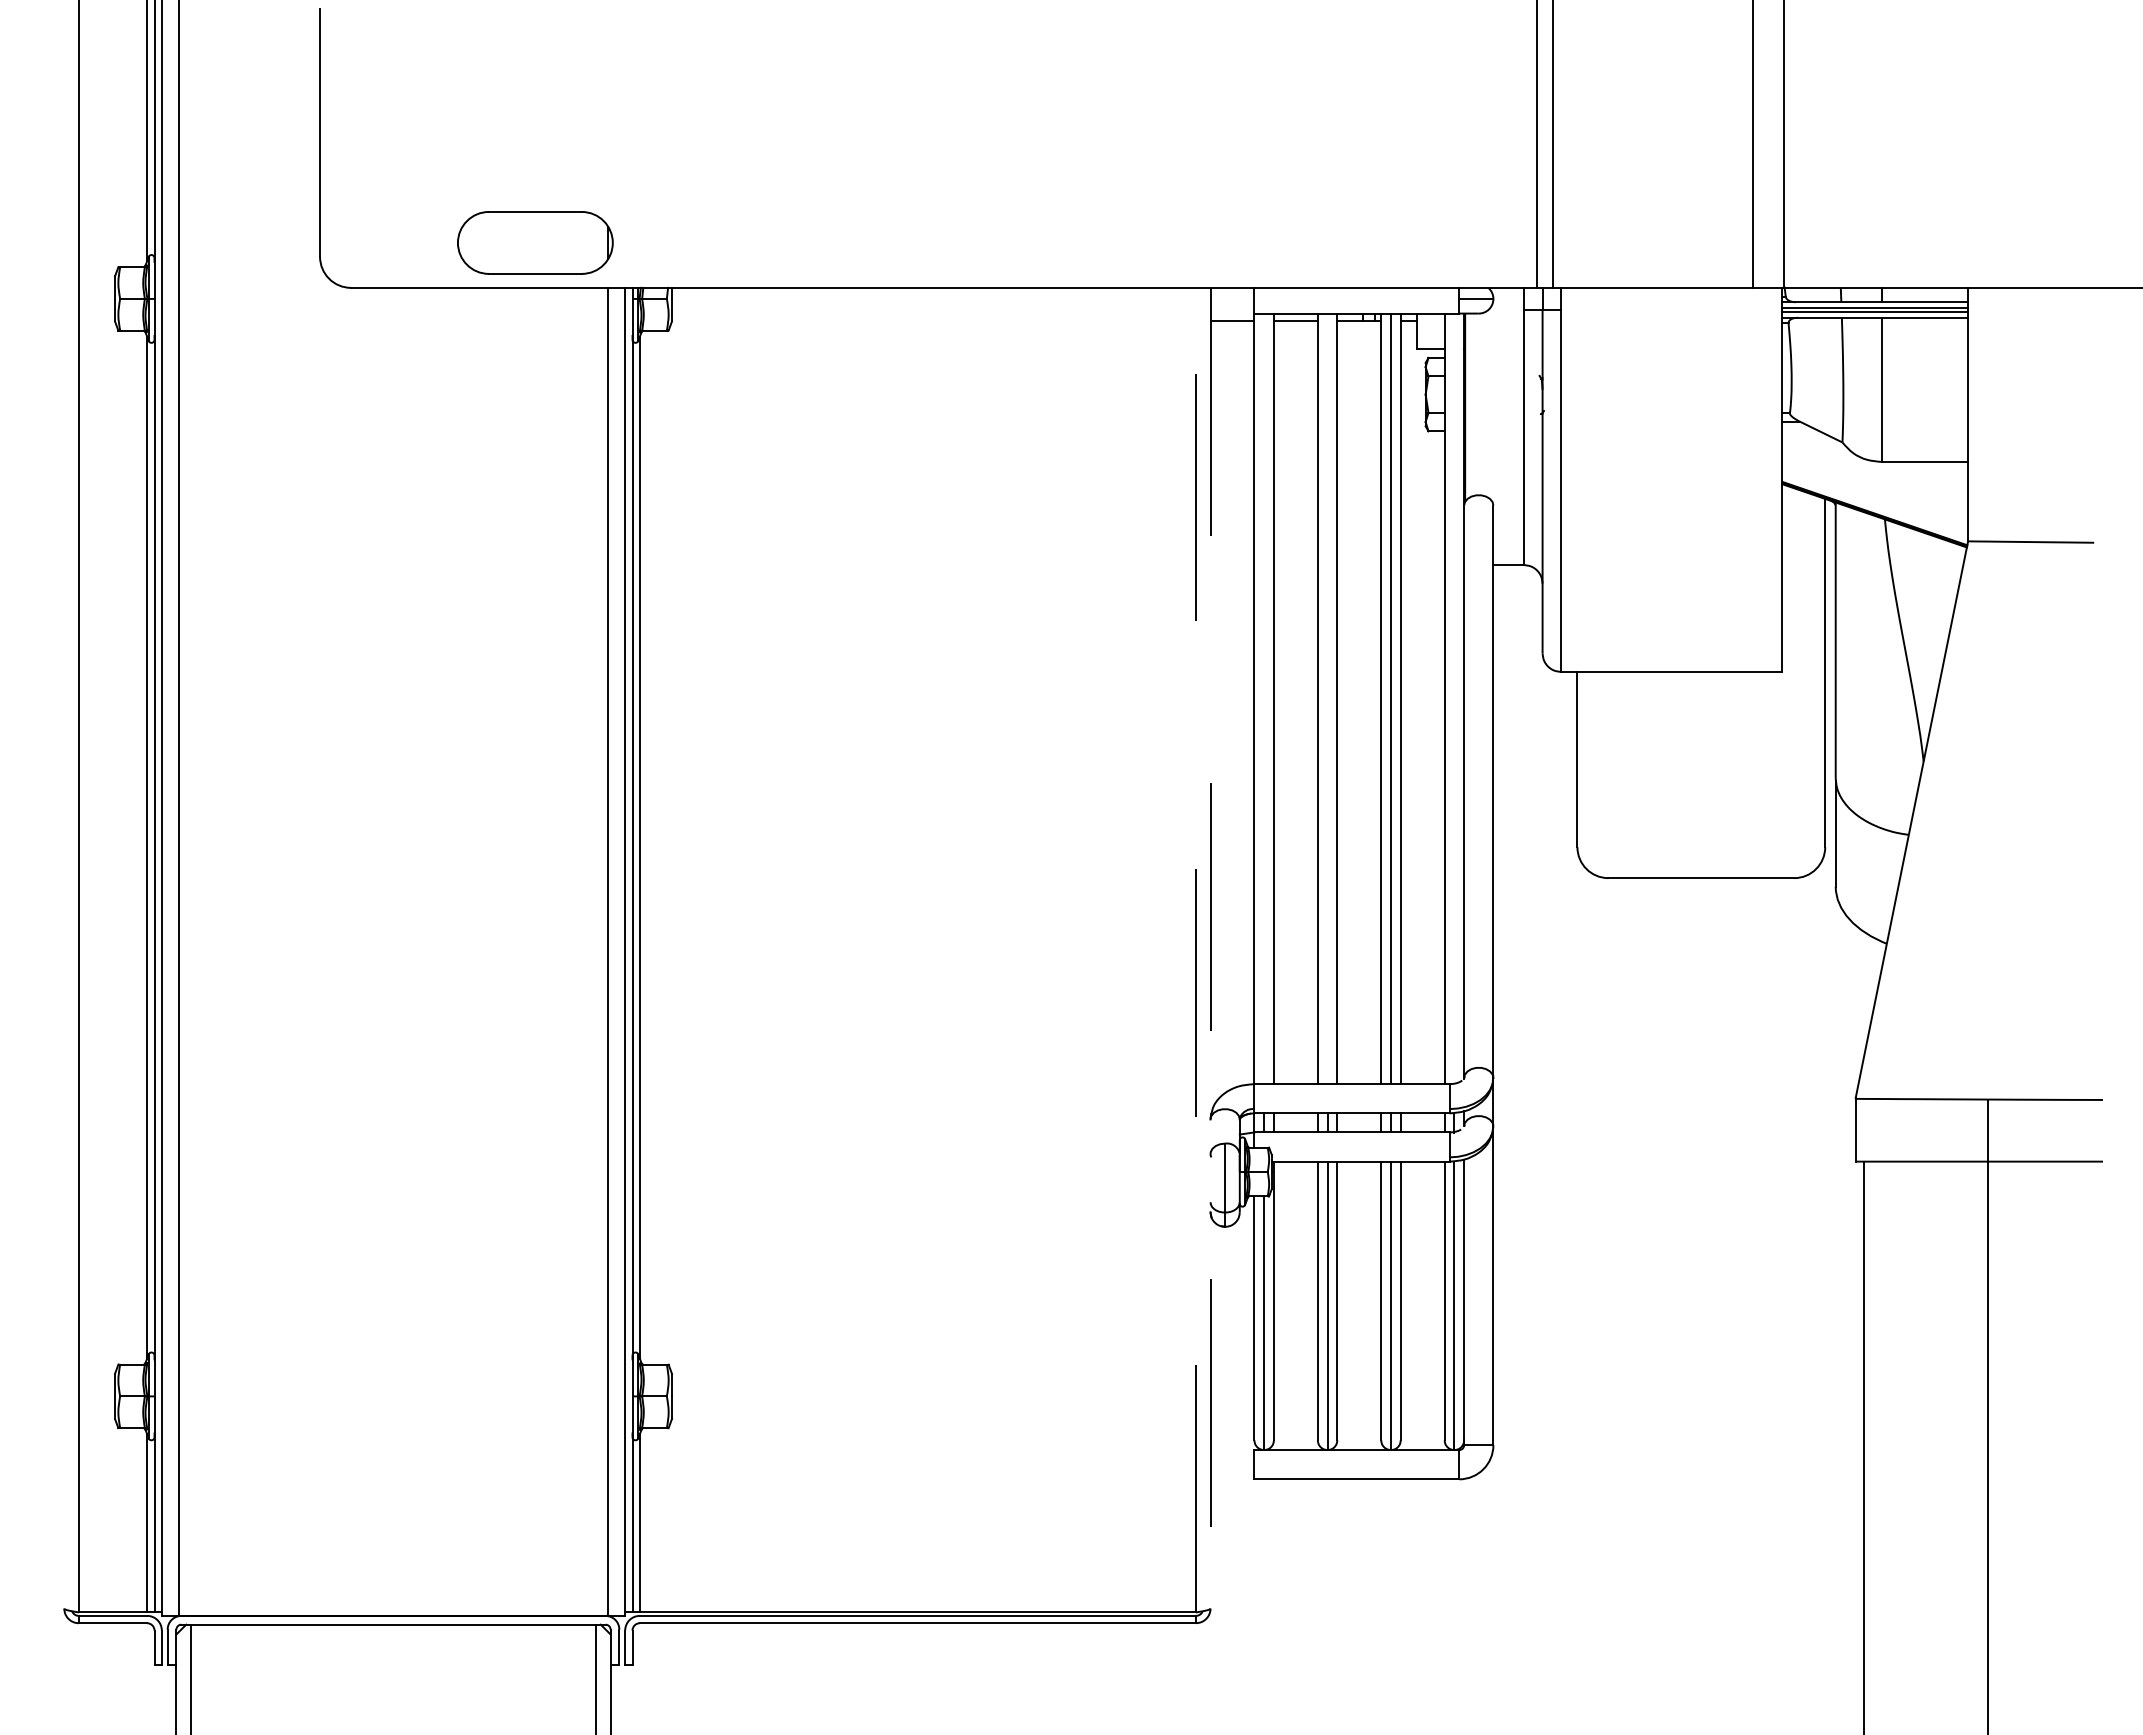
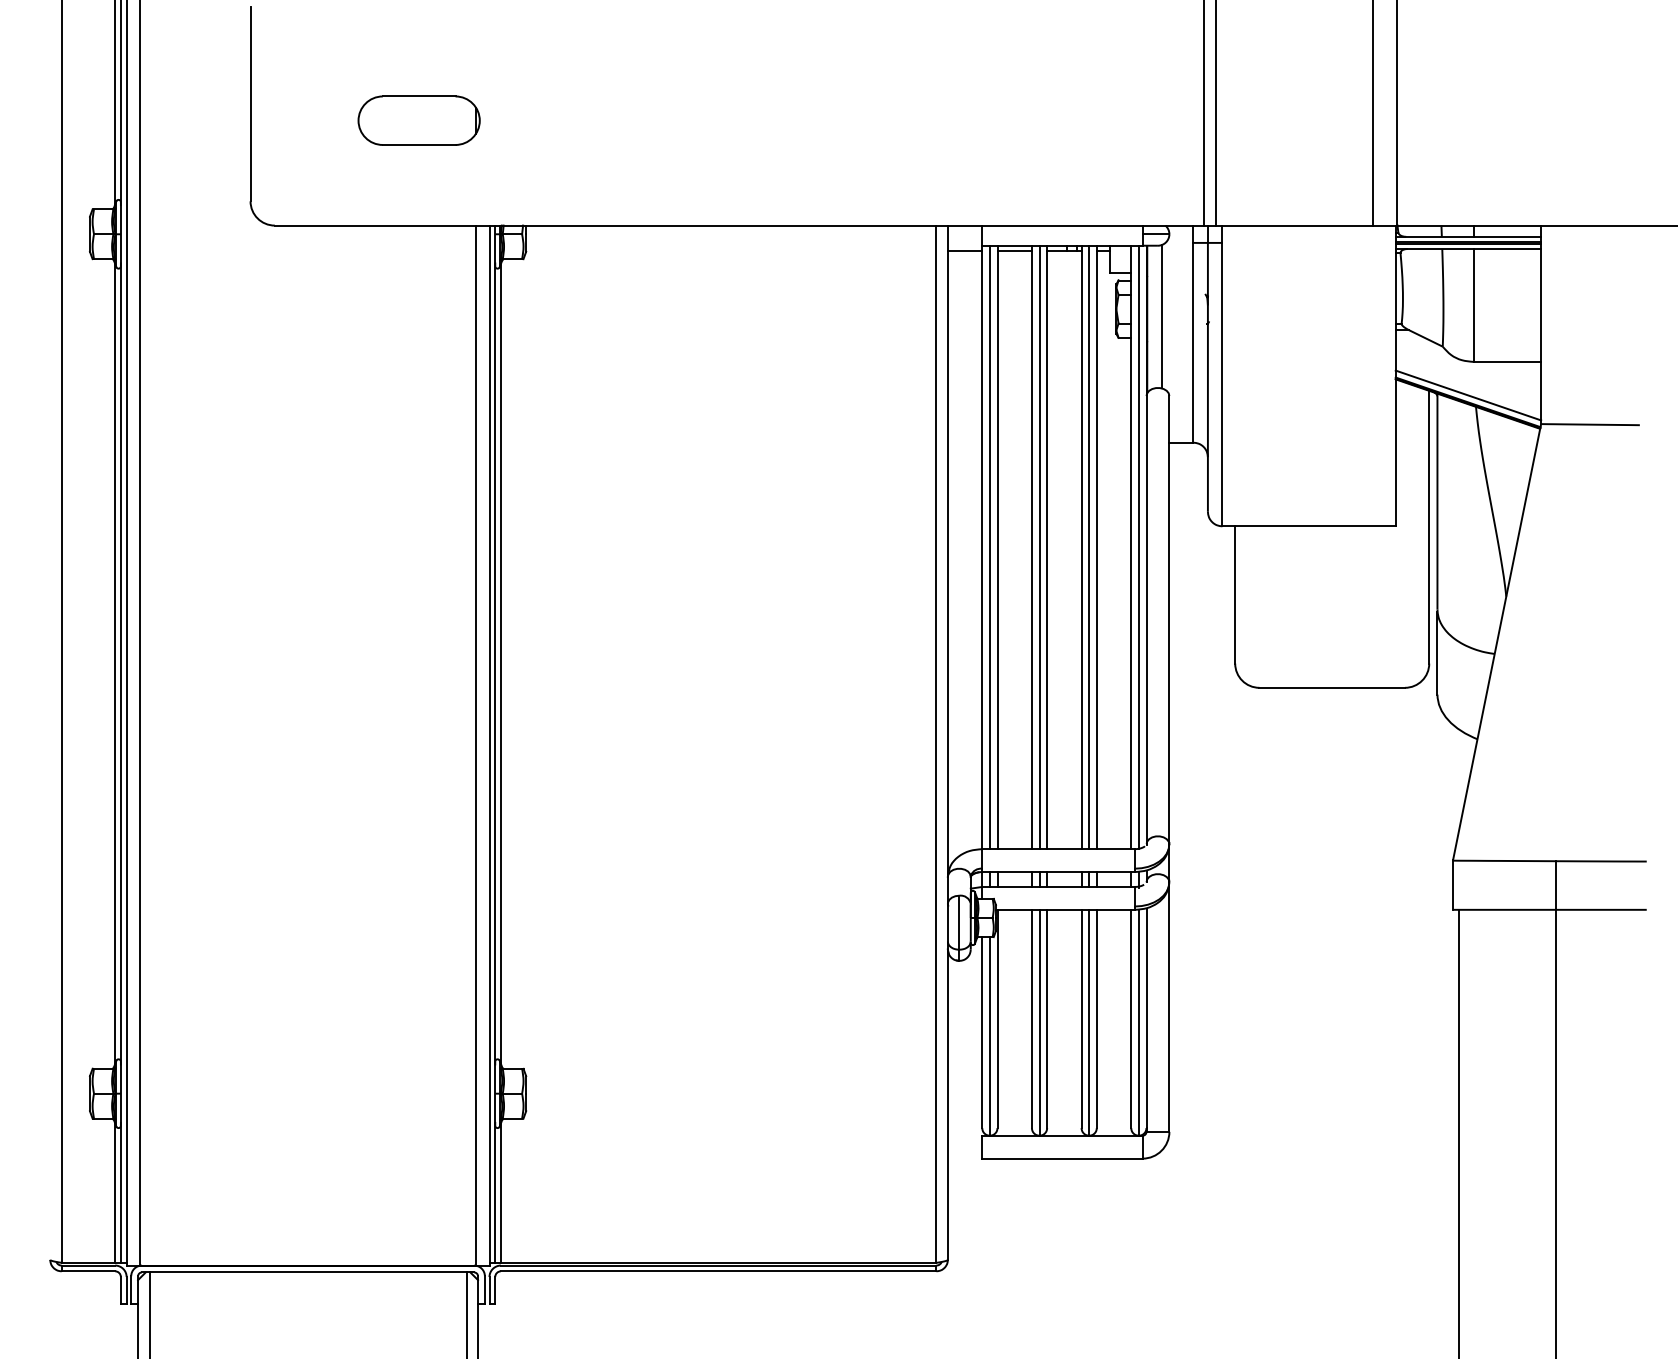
part: (535, 242) -> (419, 120), moved
line: (1483, 403) -> (1161, 316), added
line: (1875, 504) -> (1468, 395), added
line: (1264, 698) -> (990, 547), added
line: (1327, 698) -> (1039, 547), added
line: (1454, 698) -> (1138, 547), added
line: (1210, 948) -> (947, 742), dashed -> solid
line: (1195, 949) -> (936, 743), dashed -> solid

